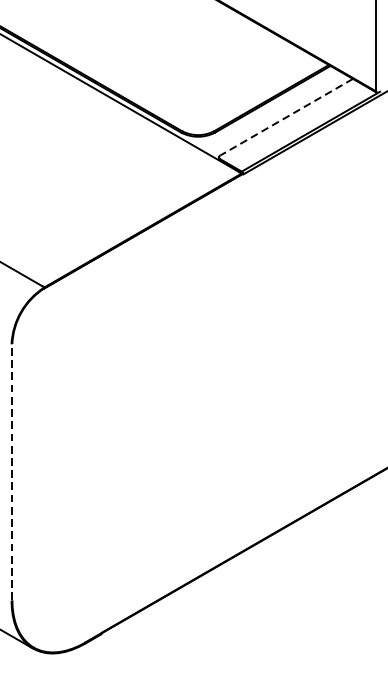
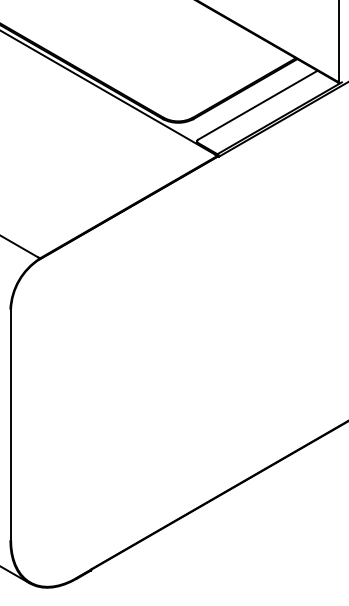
line: (286, 117) -> (257, 105), dashed -> solid
line: (12, 472) -> (11, 424), dashed -> solid

